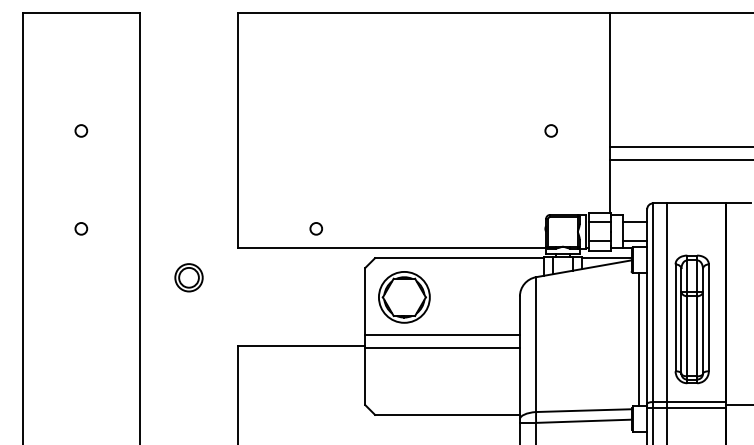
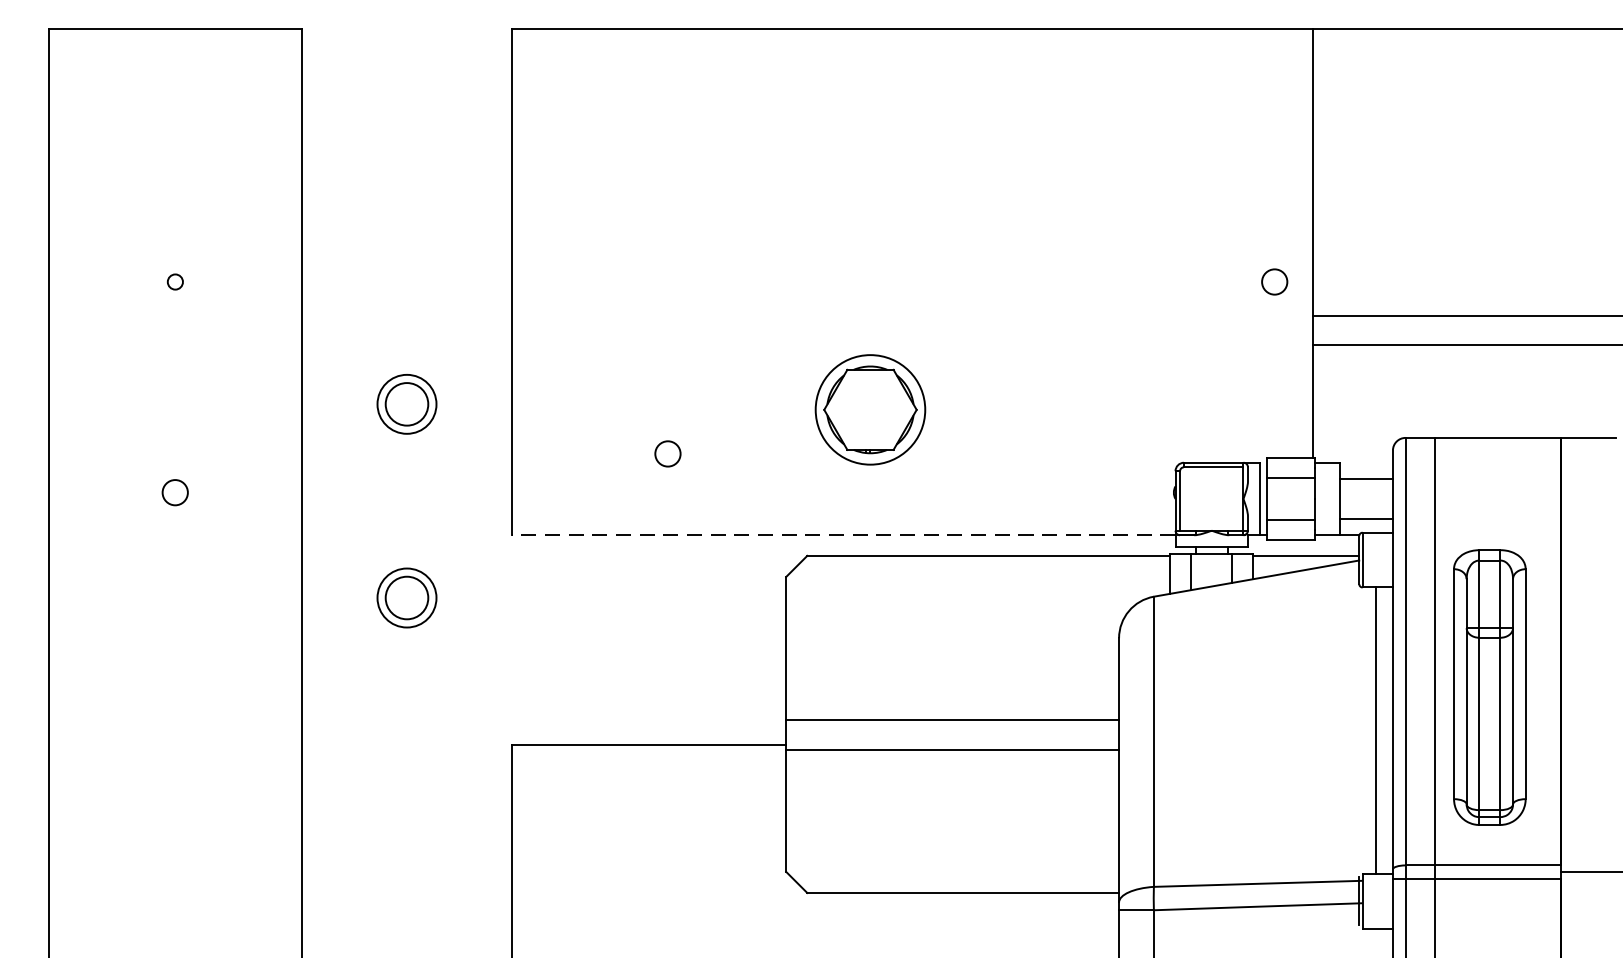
circle: (81, 130) -> (175, 281), size x0.6
circle: (550, 130) -> (1273, 281), moved
part: (188, 187) -> (405, 403), added
circle: (315, 228) -> (666, 453), moved
line: (391, 248) -> (842, 534), solid -> dashed
part: (404, 297) -> (870, 410), moved

